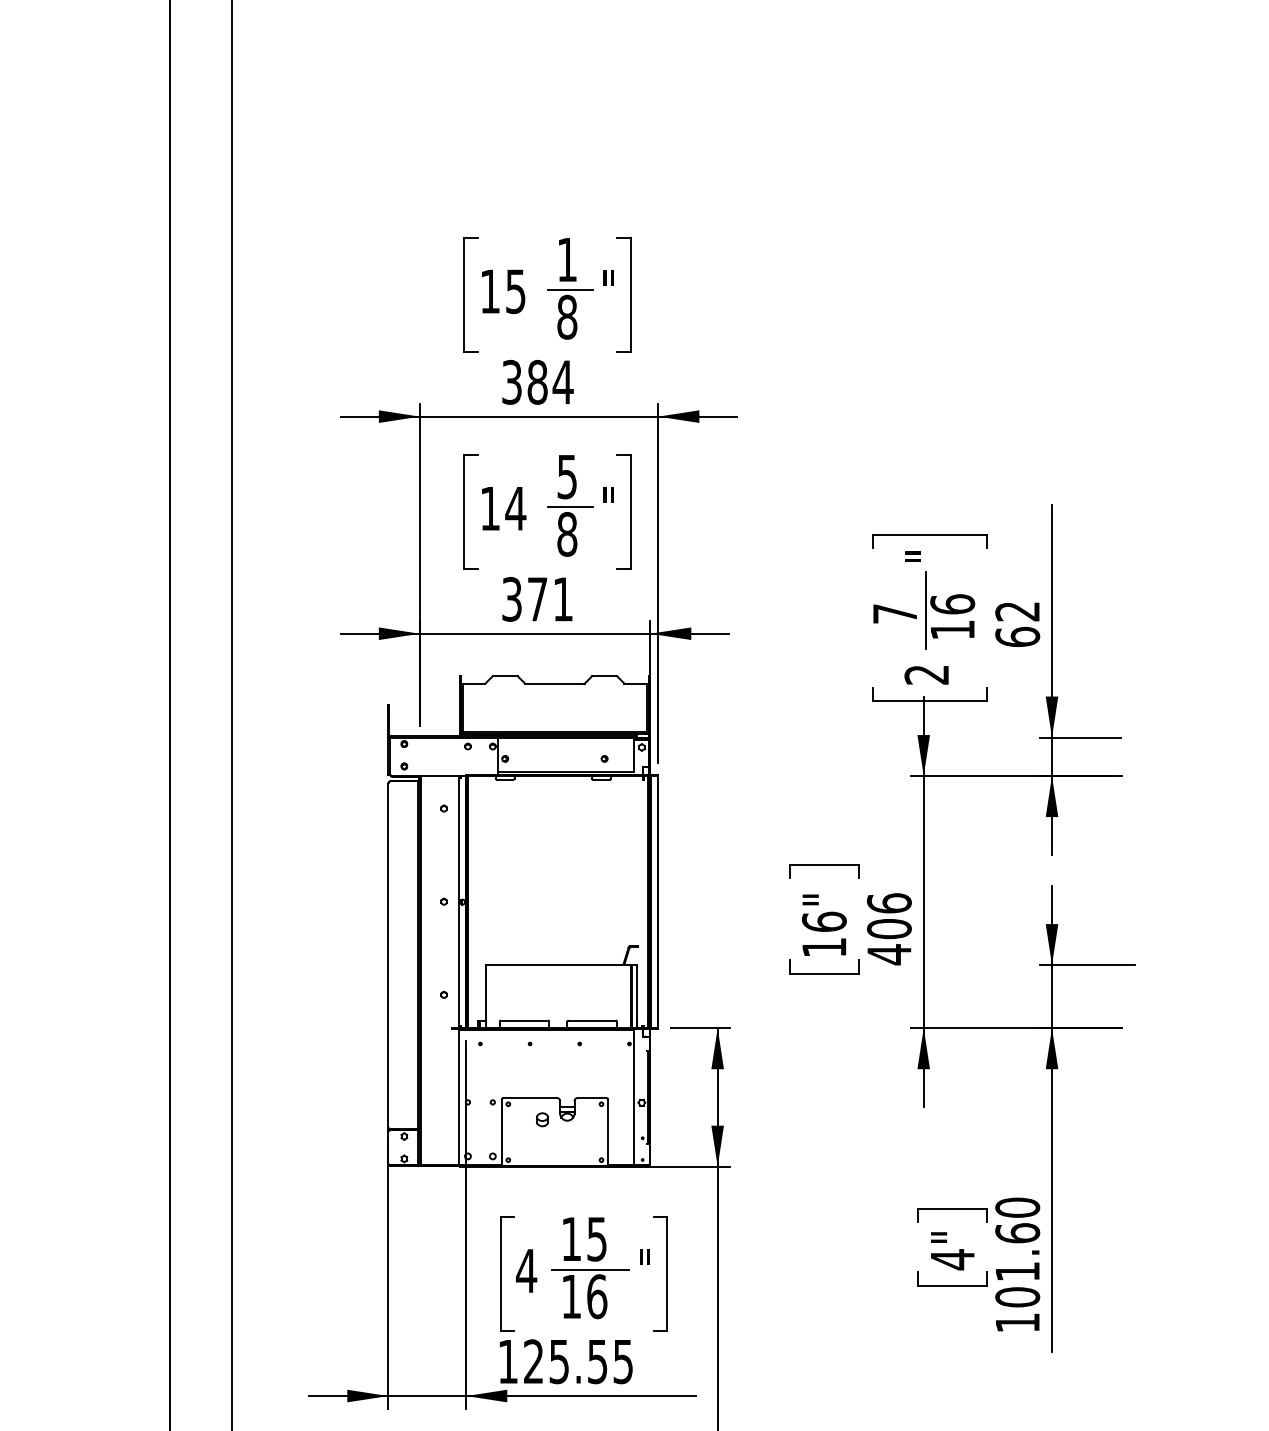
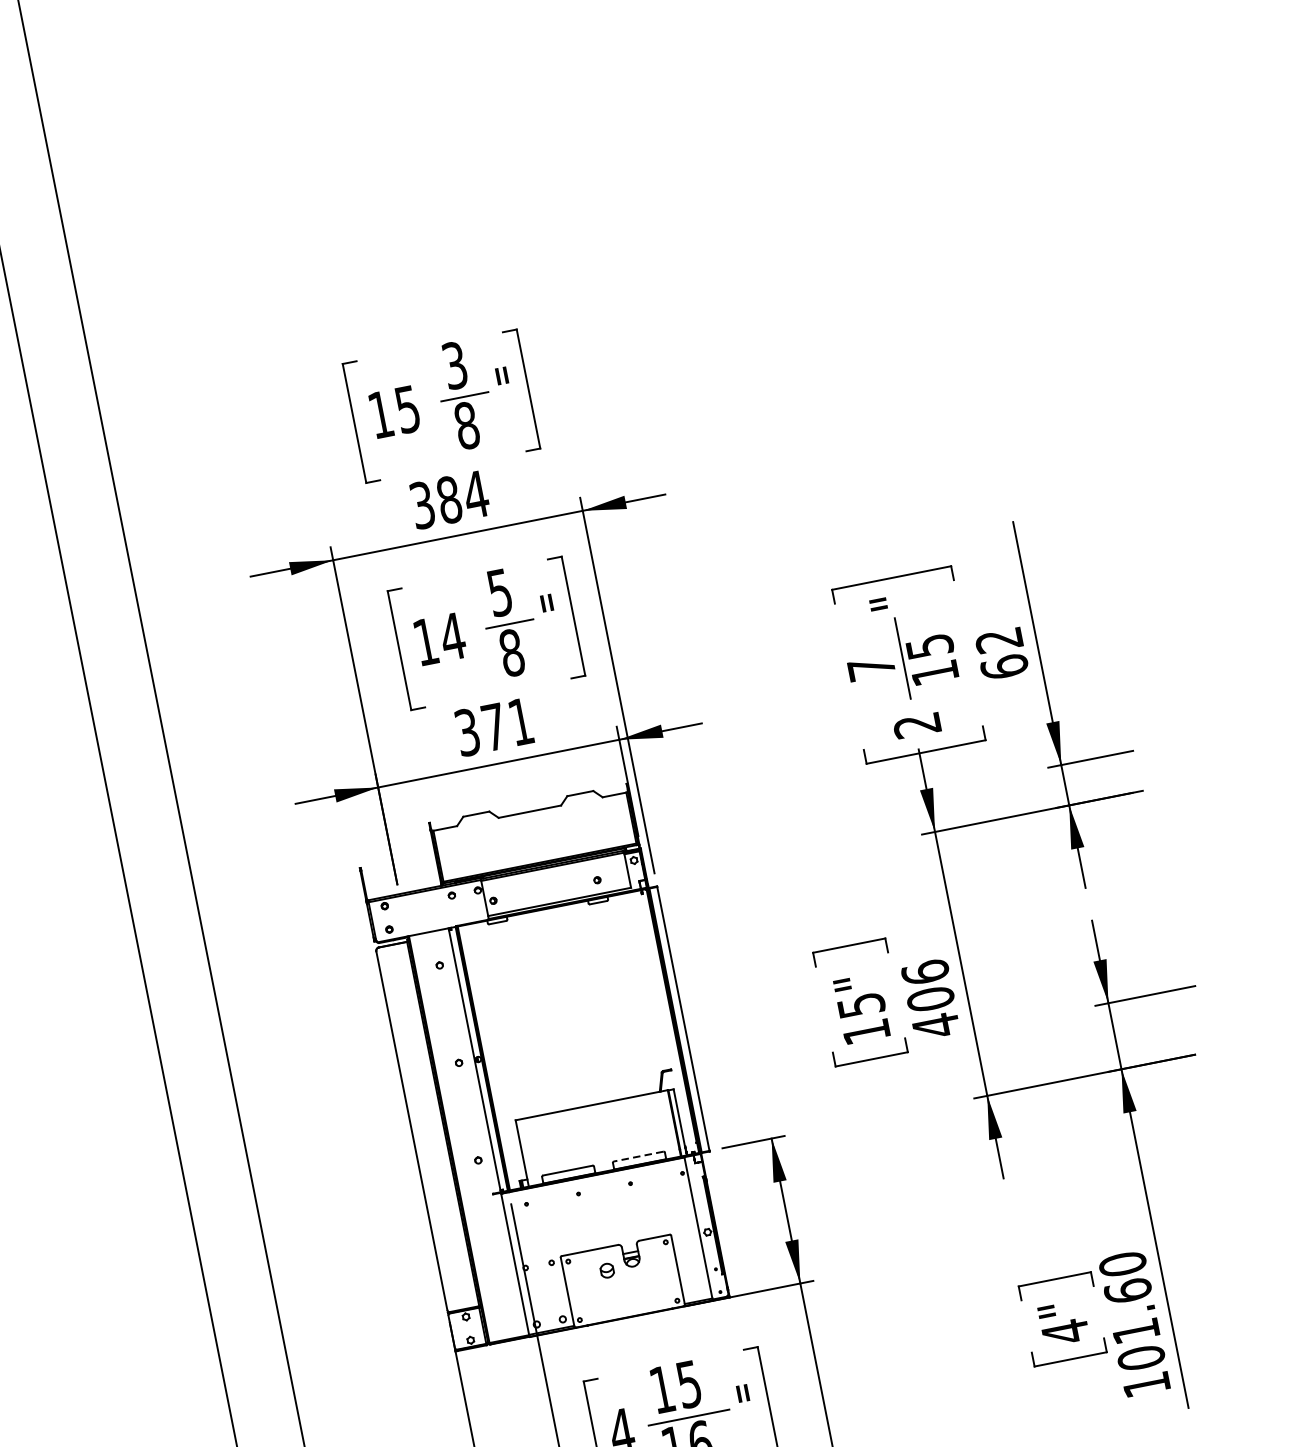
text: (566, 259) -> (454, 365), 1 -> 3
text: (952, 604) -> (929, 646), 16 -> 15
text: (823, 921) -> (860, 1004), 16" -> 15"
line: (592, 1020) -> (639, 1156), solid -> dashed

